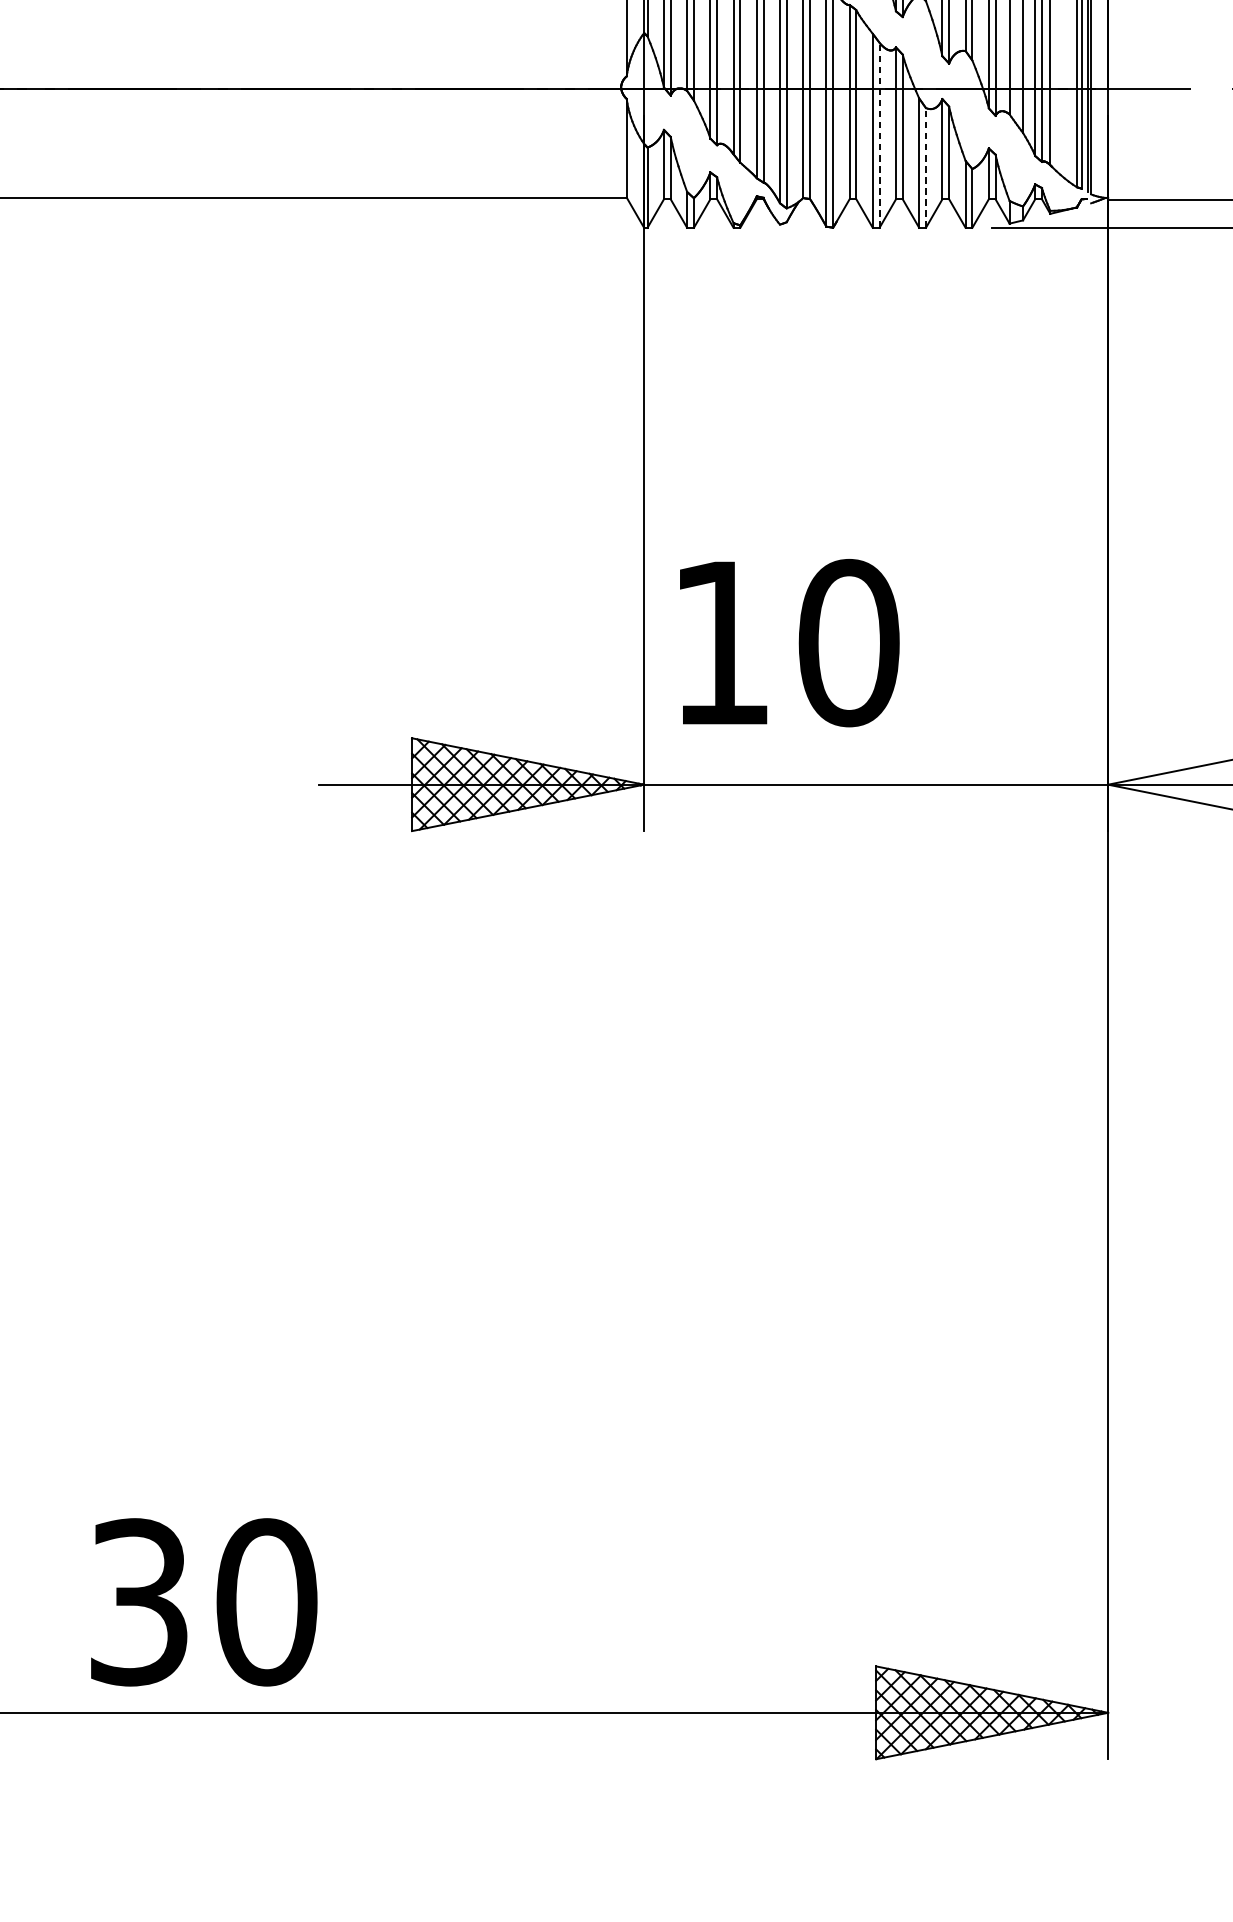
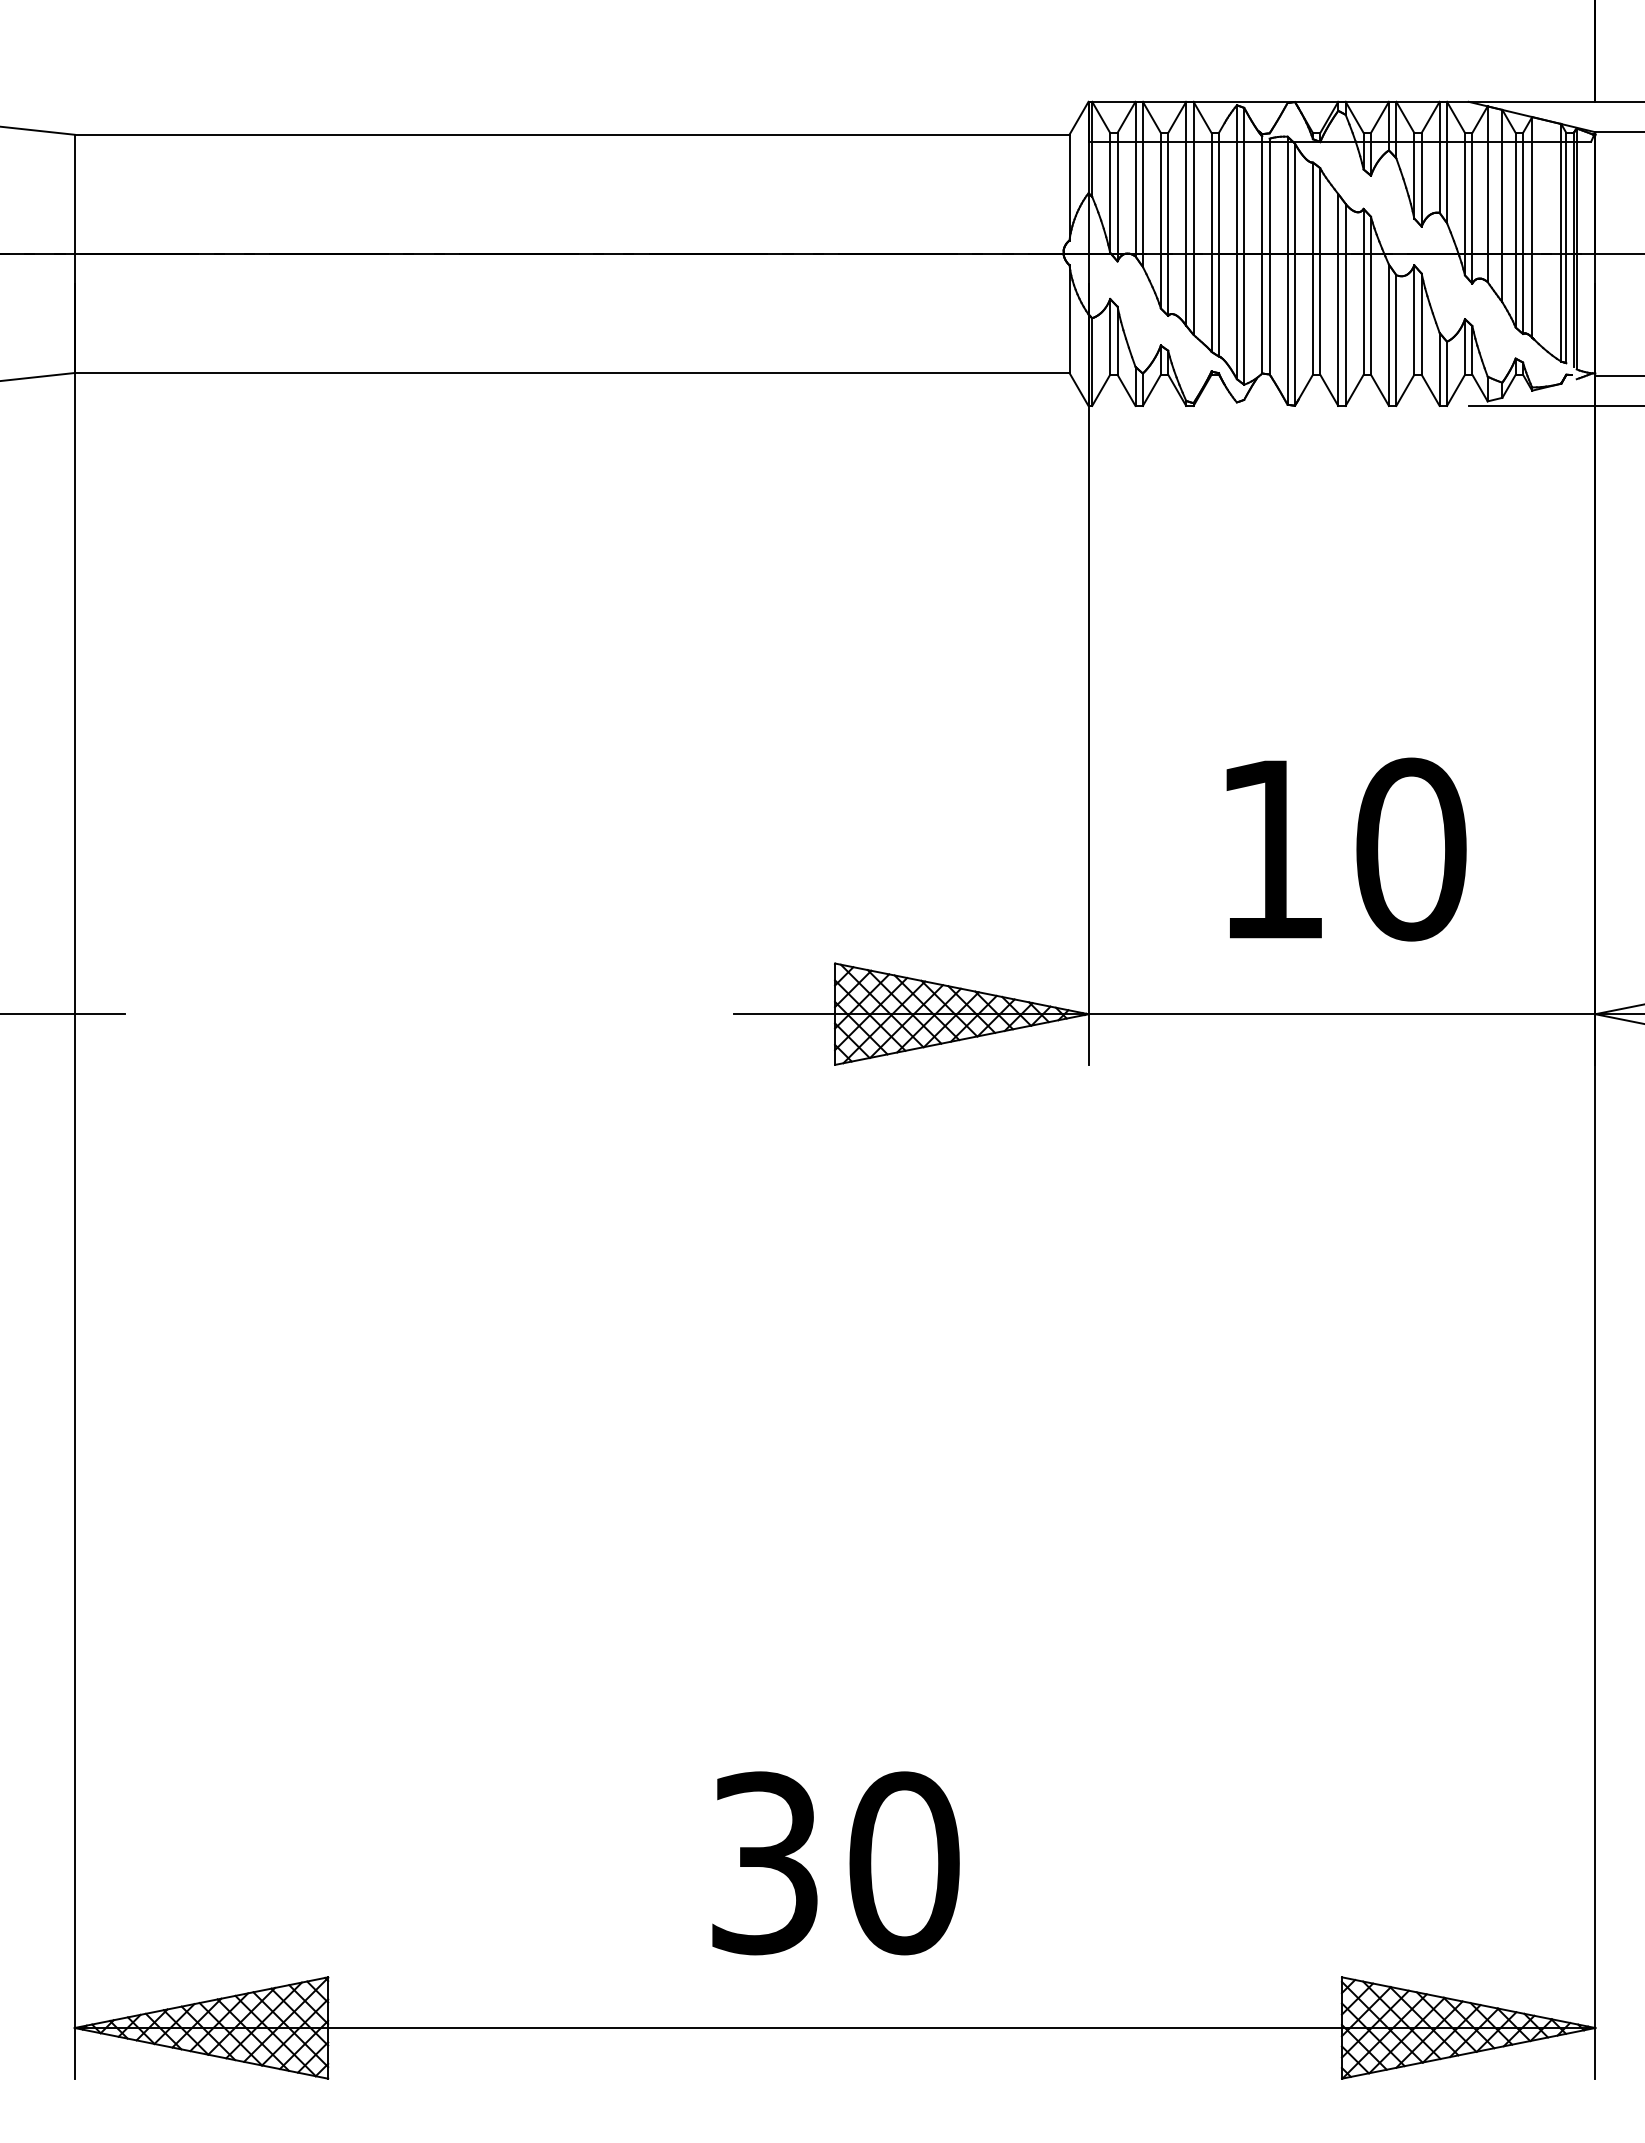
line: (879, 134) -> (1345, 304), dashed -> solid
line: (926, 167) -> (1396, 340), dashed -> solid
text: (789, 643) -> (1346, 849), moved
text: (203, 1602) -> (835, 1863), moved

